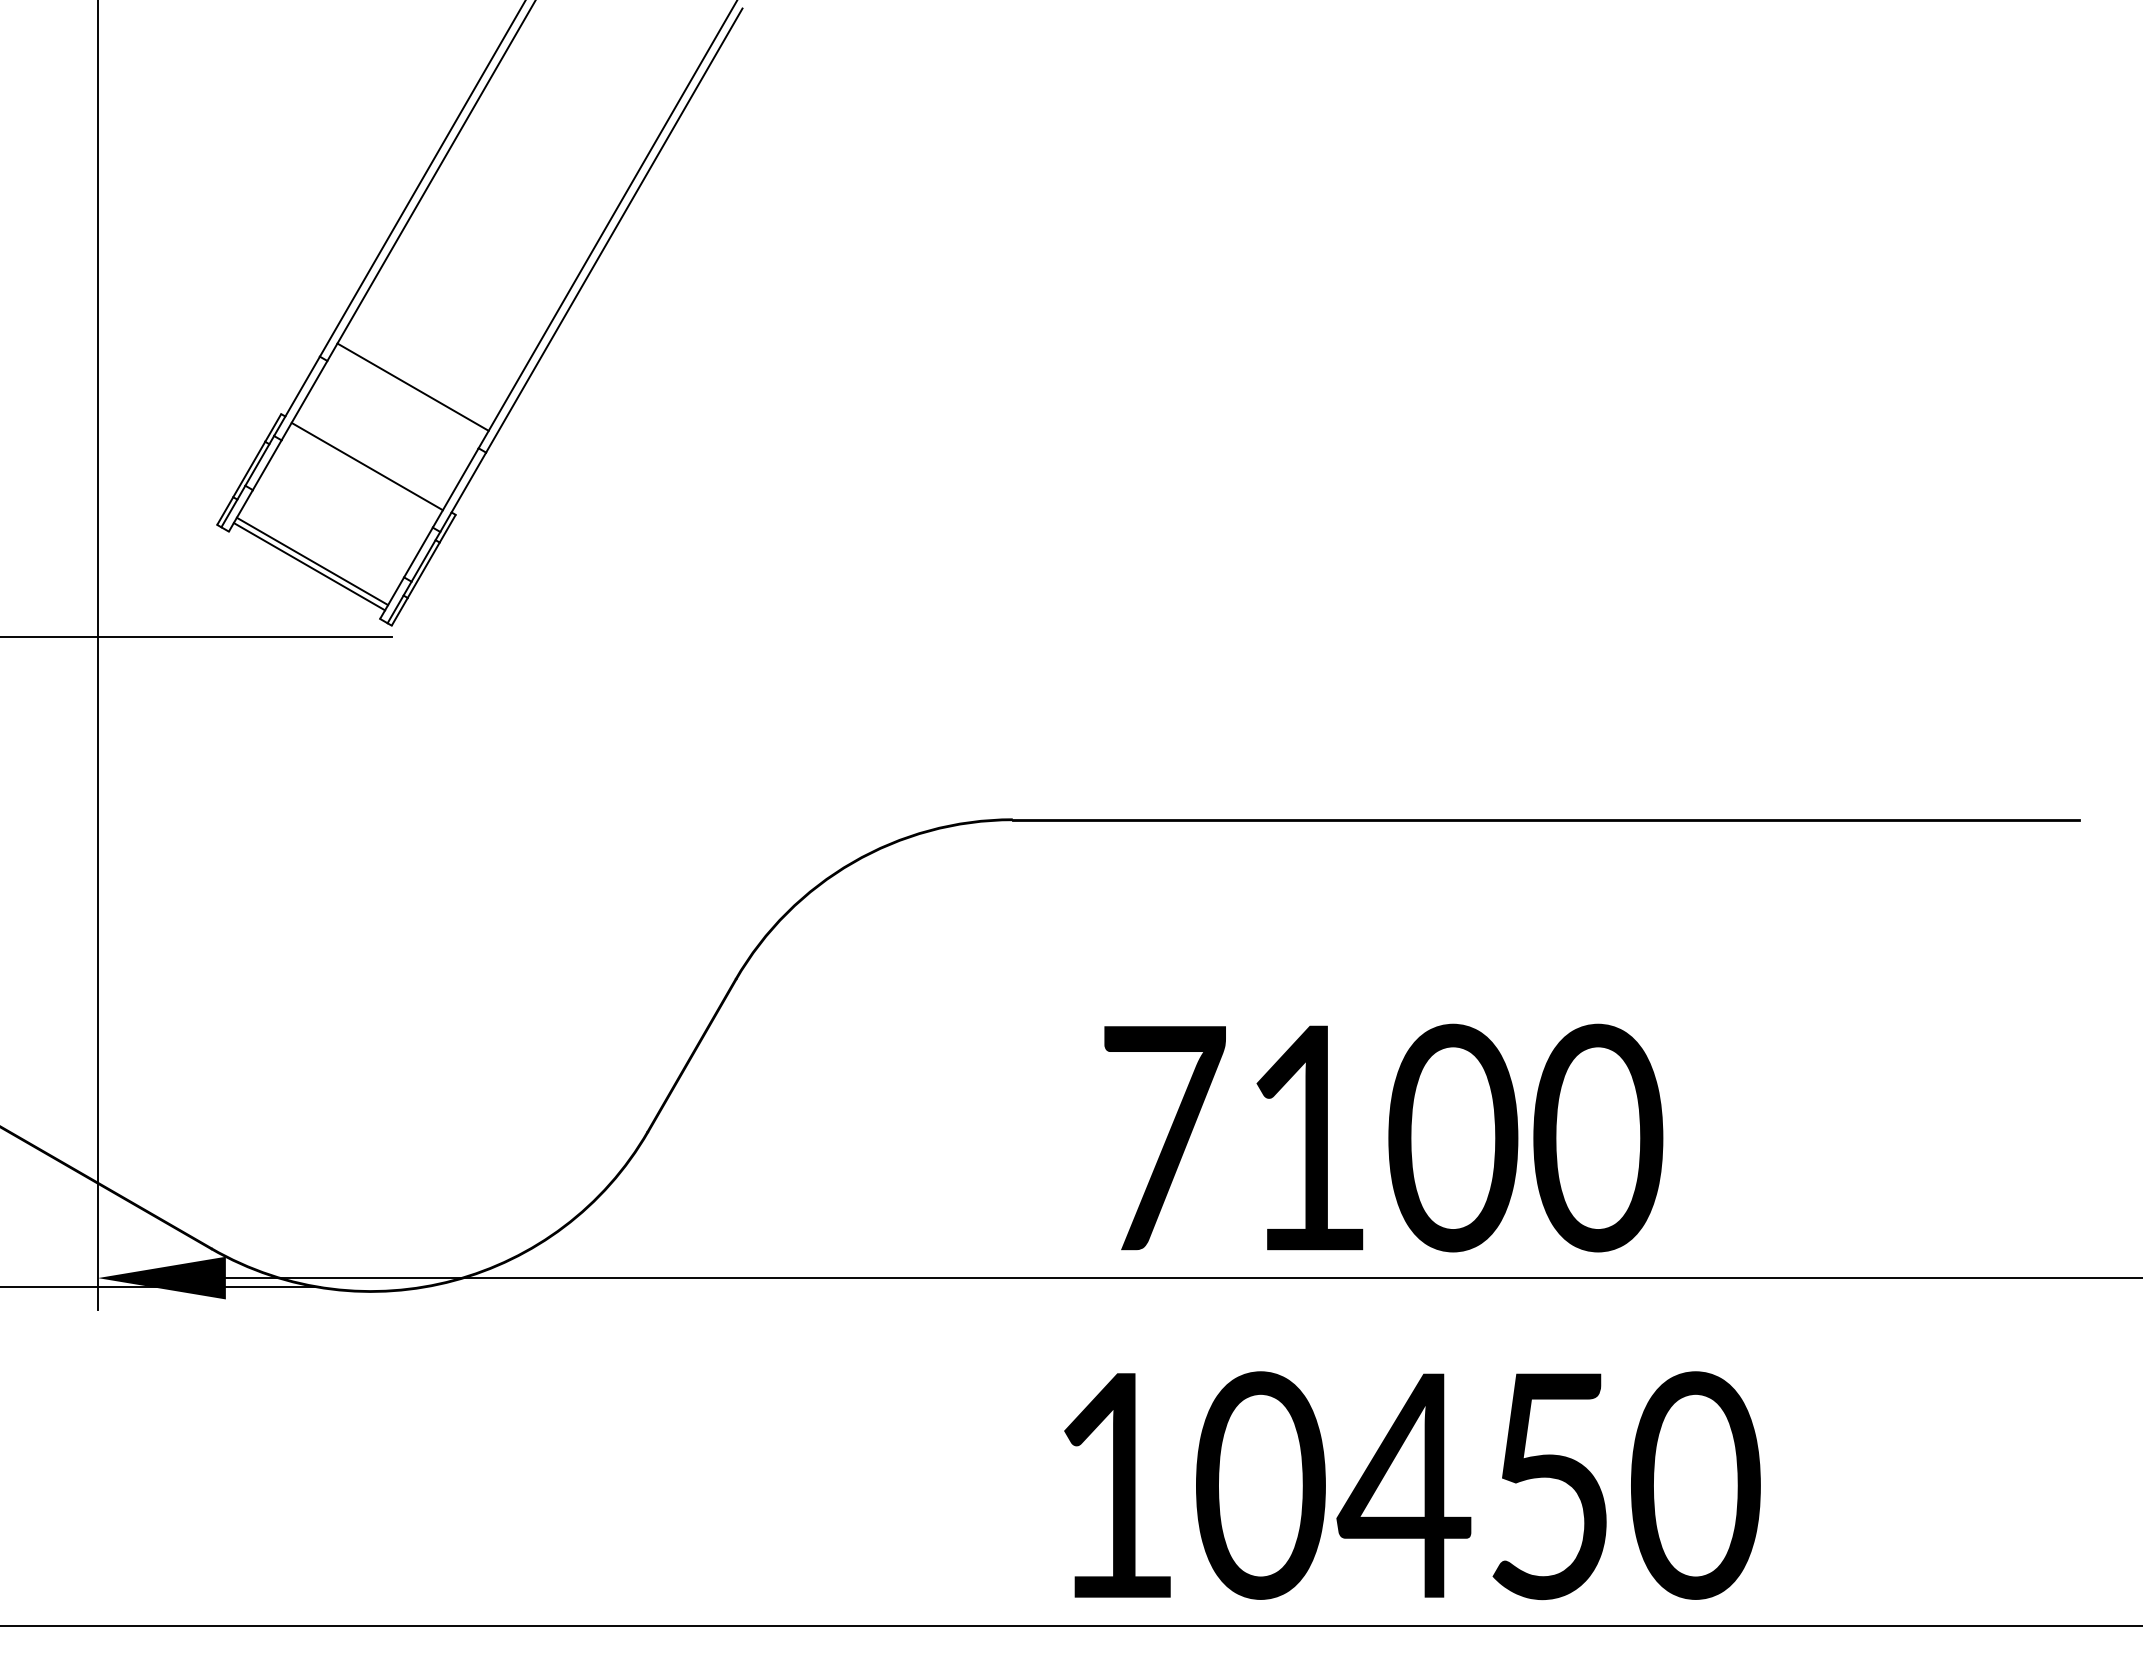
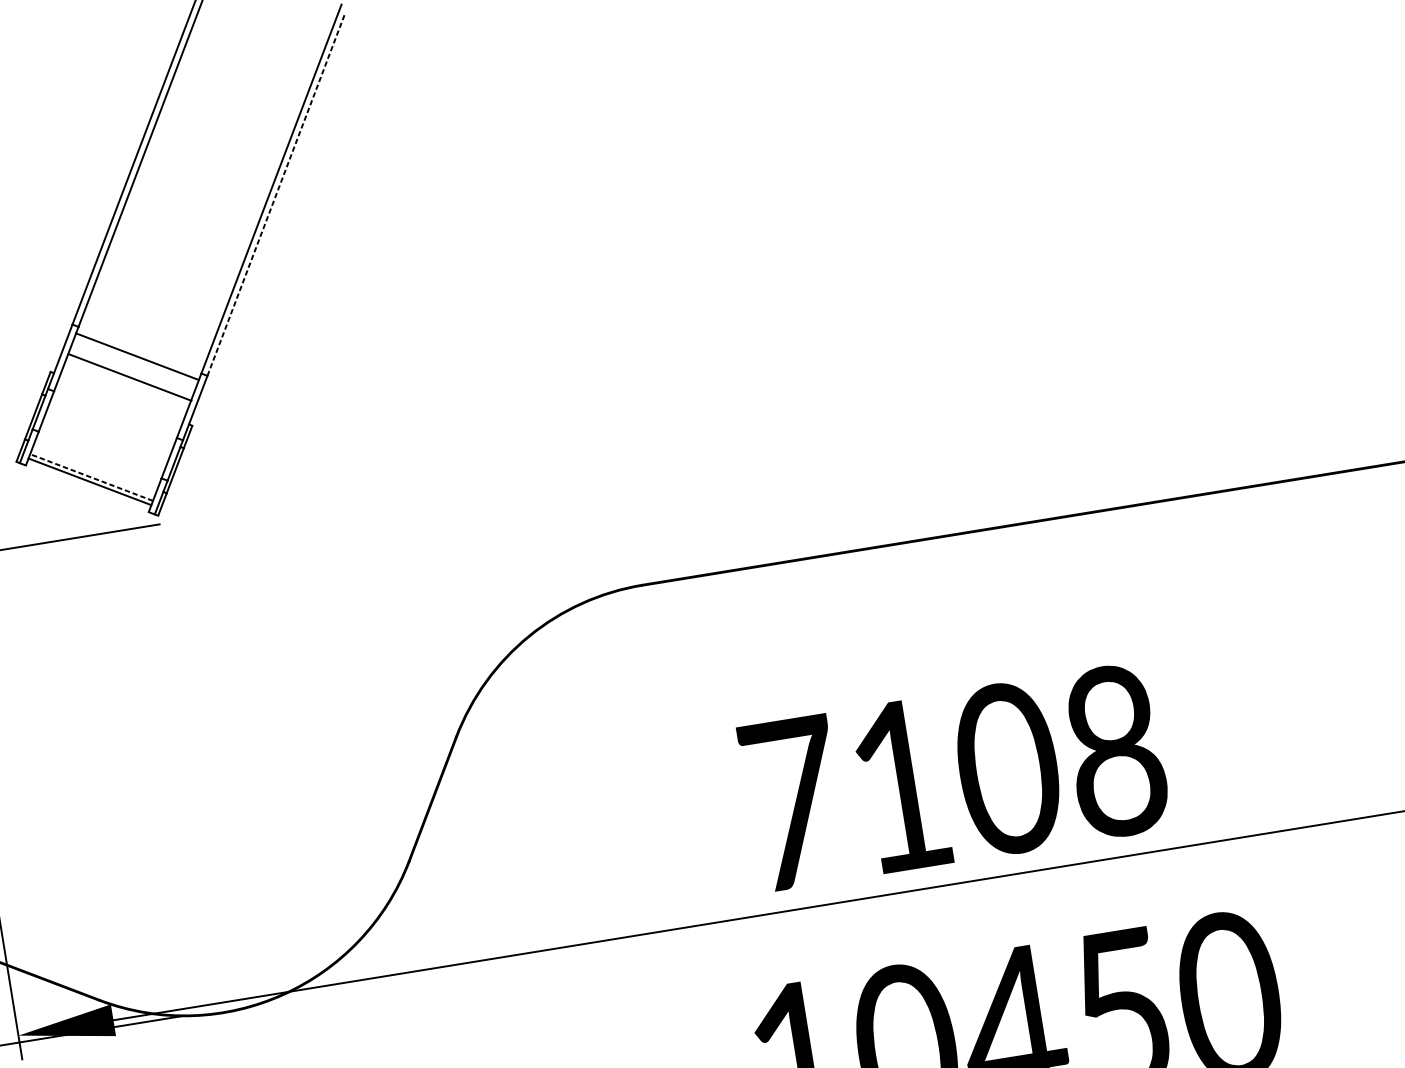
line: (614, 231) -> (276, 196), solid -> dashed
line: (412, 386) -> (129, 376), moved
line: (366, 466) -> (136, 356), moved
line: (312, 561) -> (91, 477), solid -> dashed
text: (1598, 1138) -> (1116, 751), 7100 -> 7108

